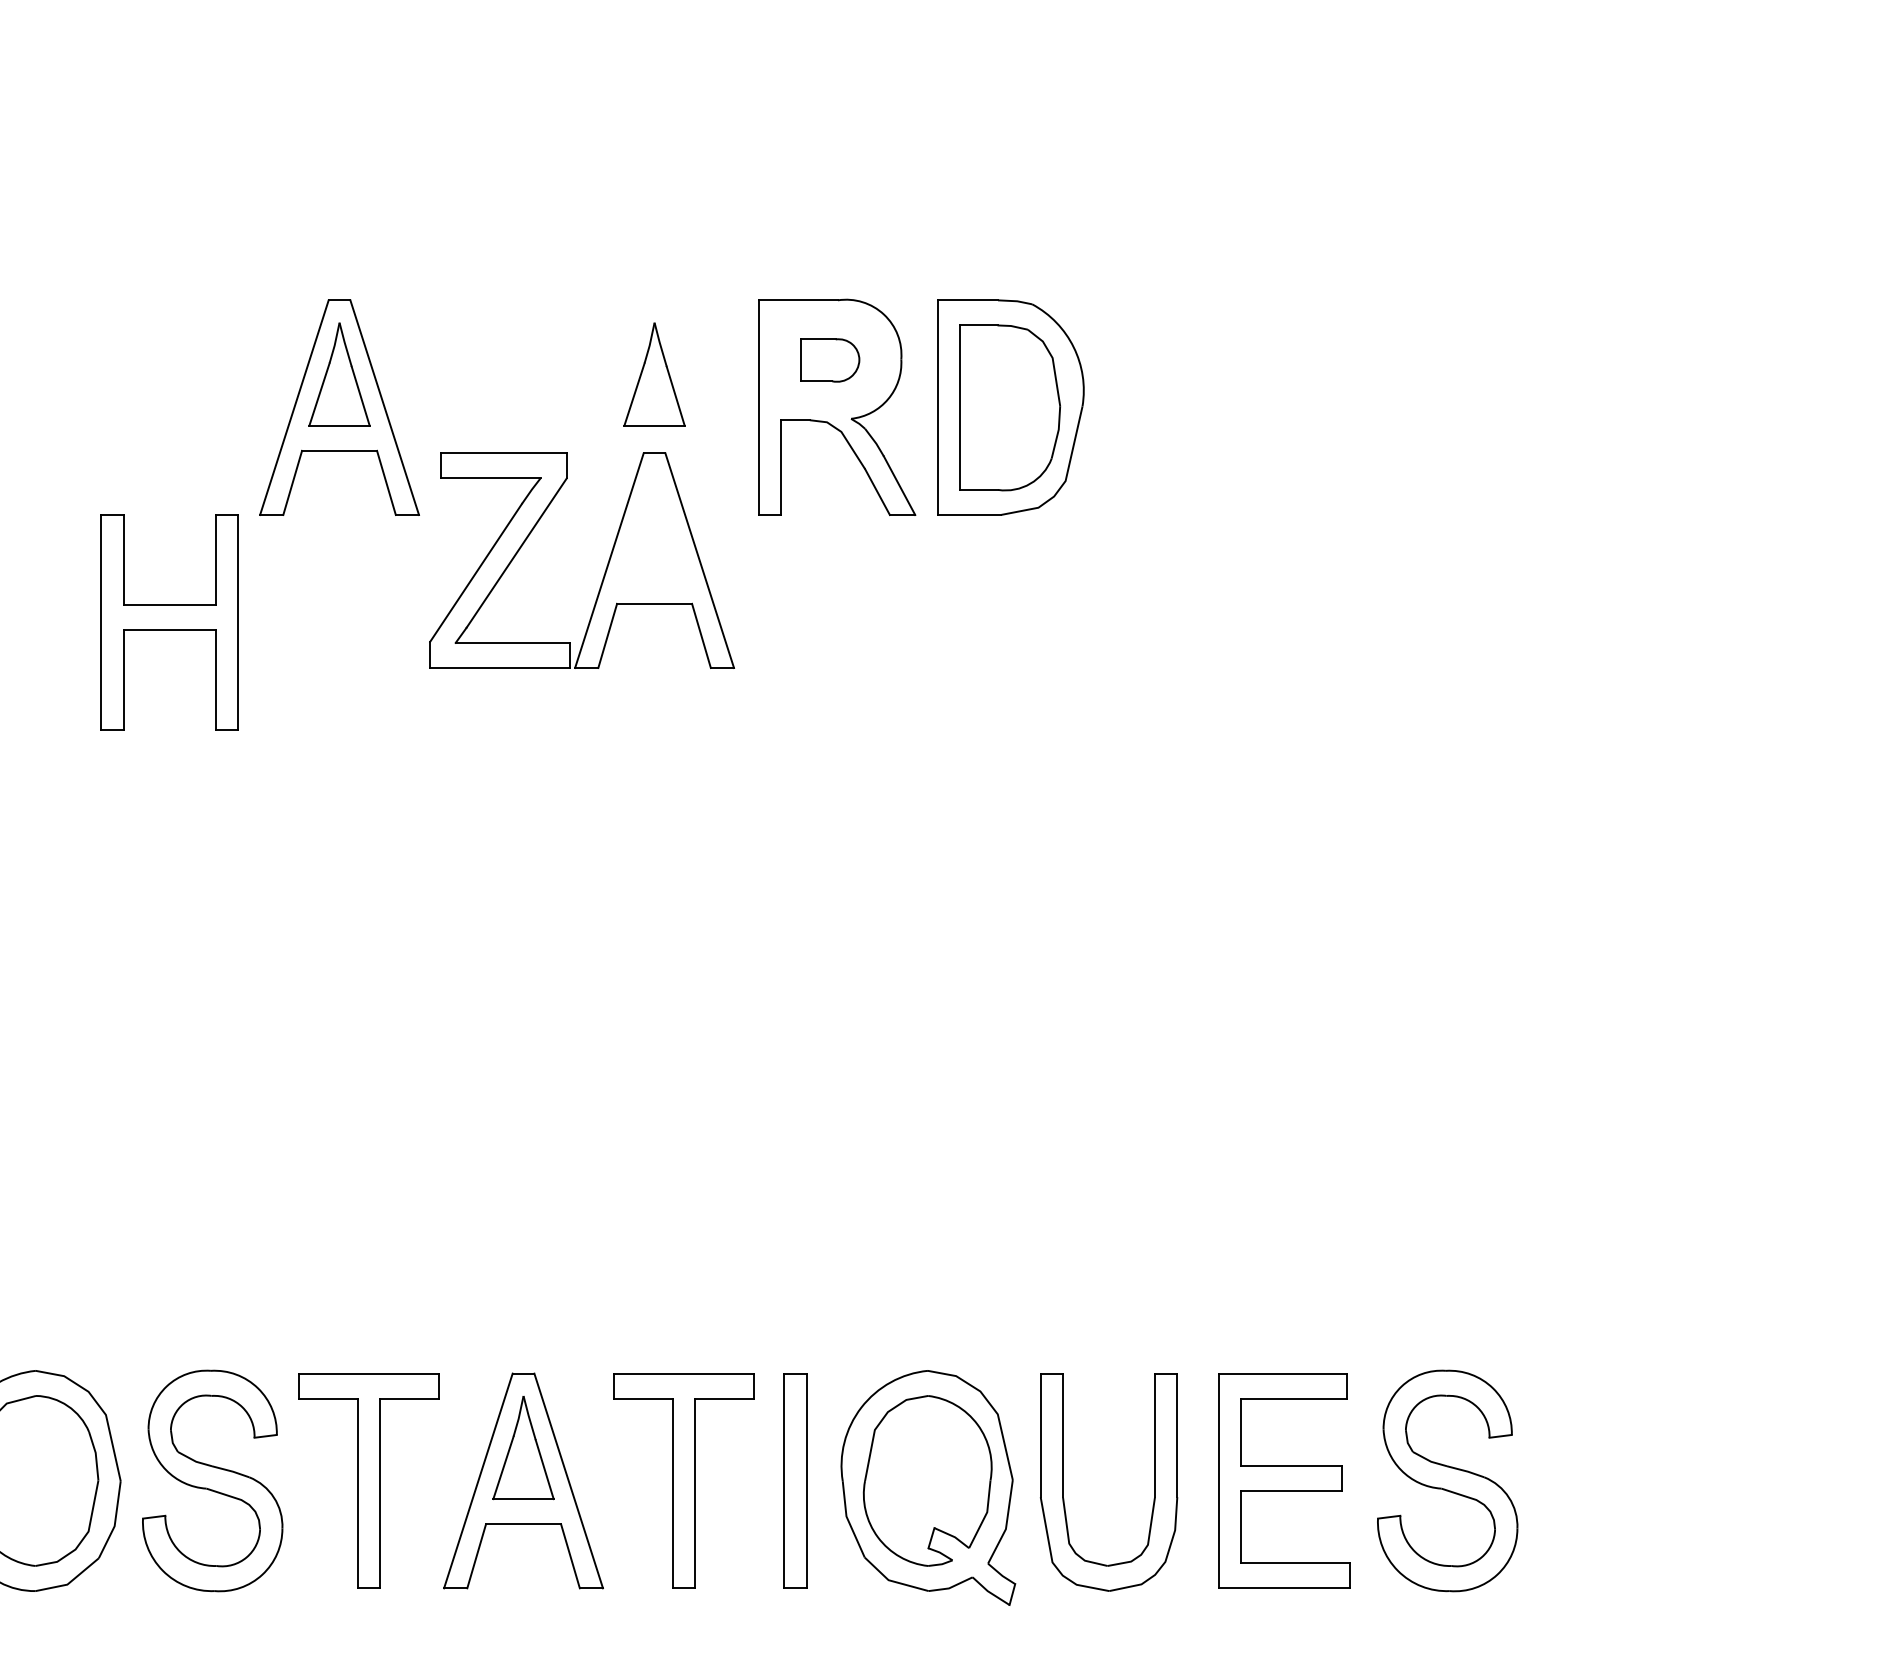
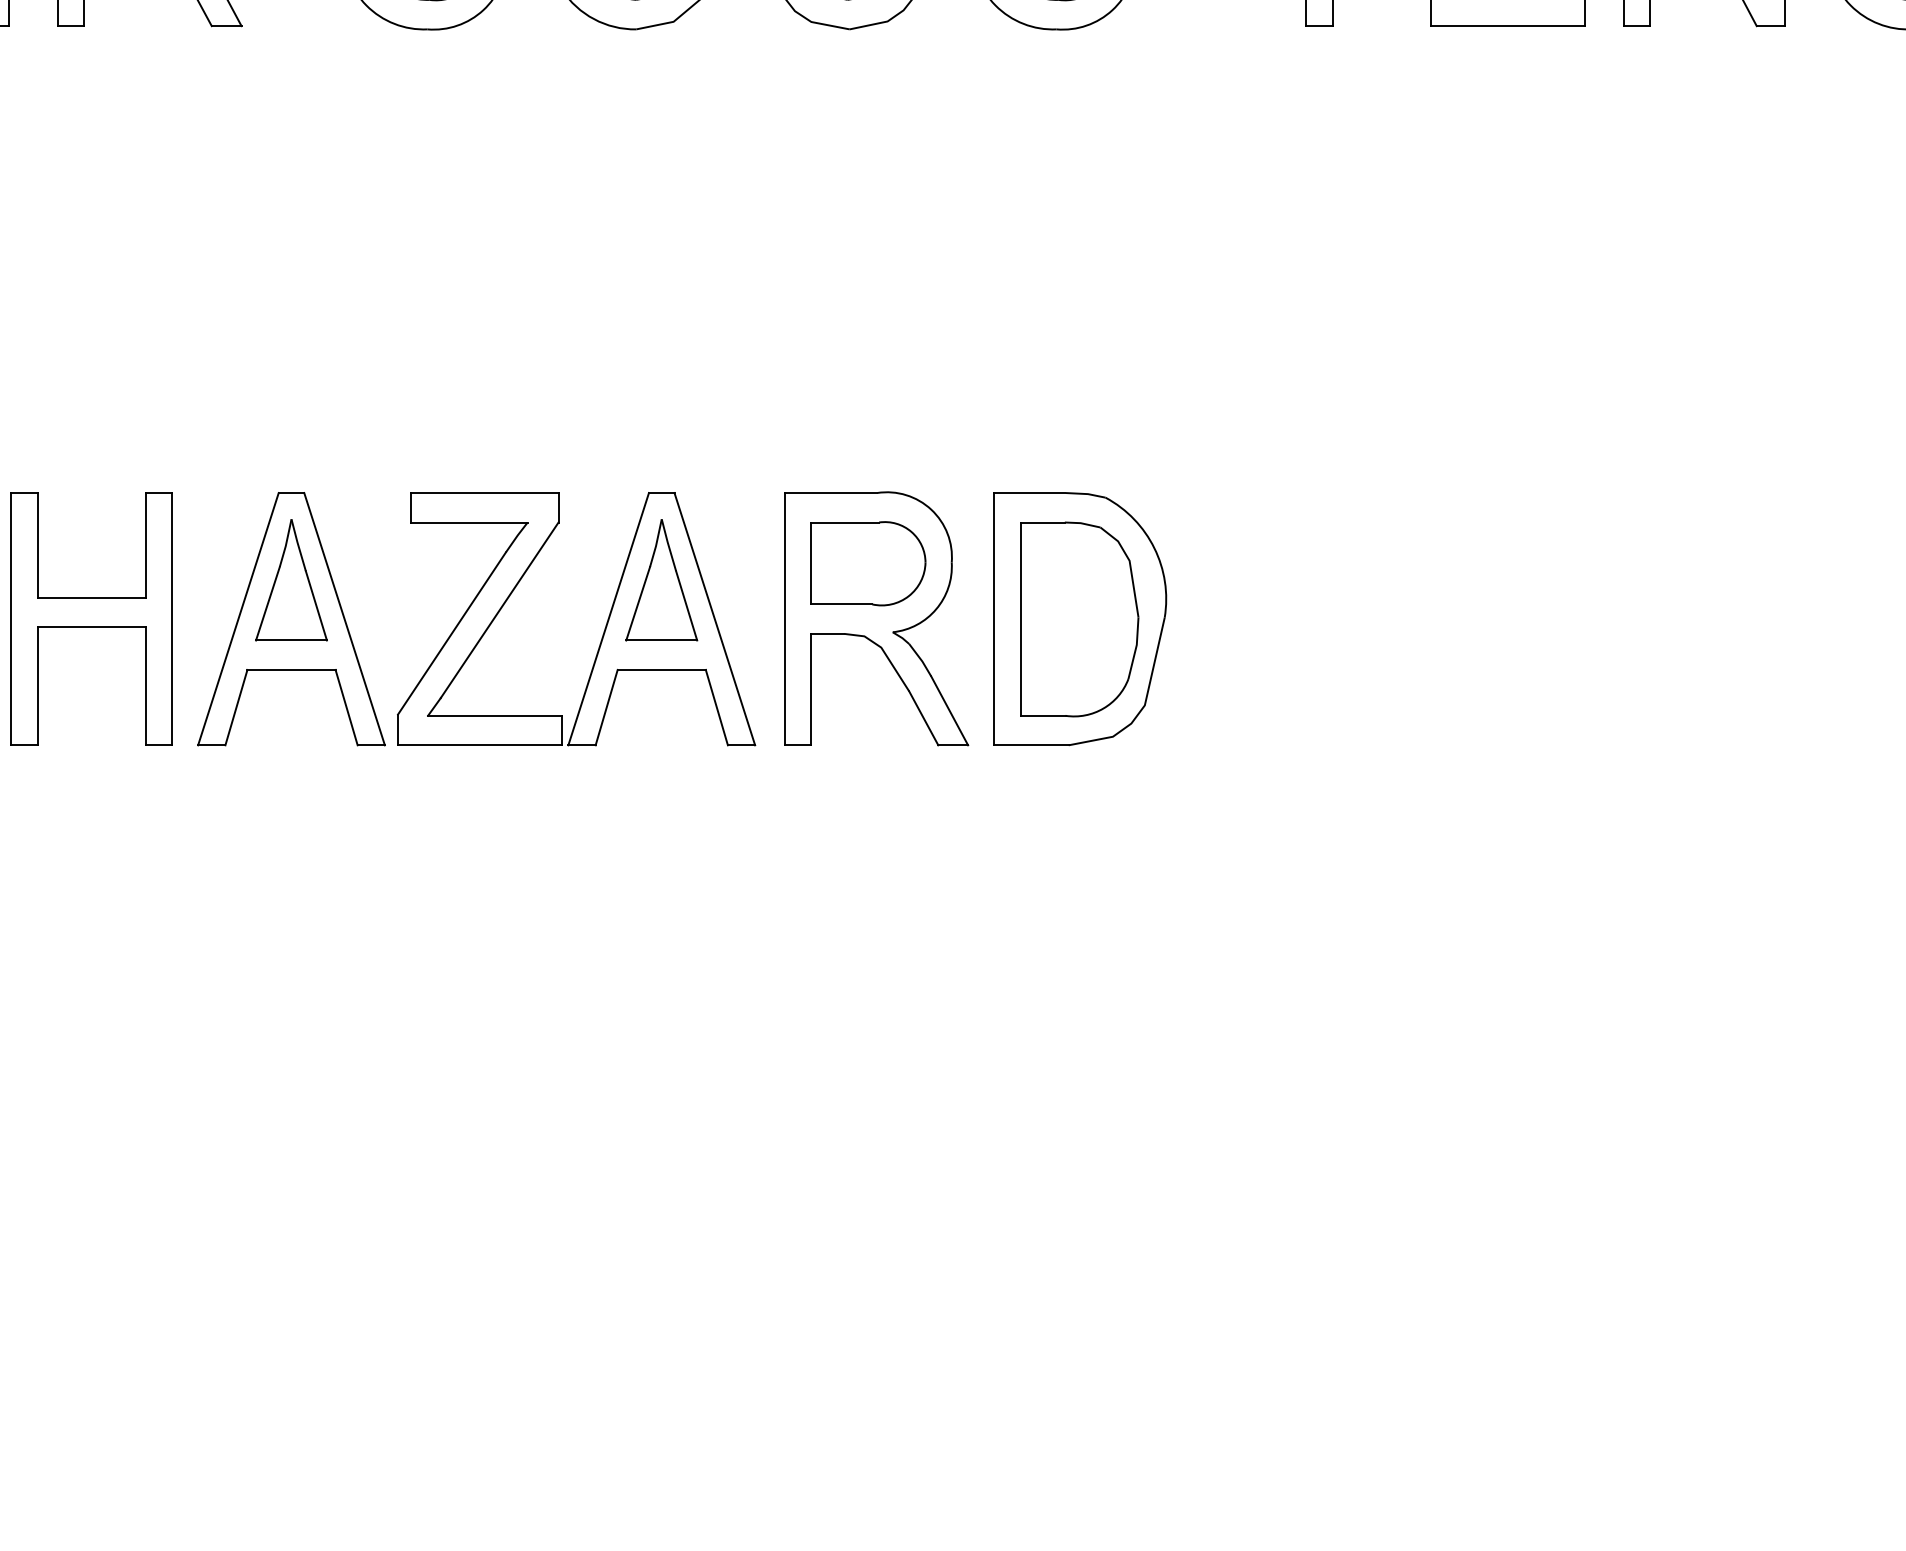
part: (829, 360) -> (867, 563), size x1.67
part: (606, 565) -> (605, 624), moved
part: (169, 622) -> (91, 618), moved

